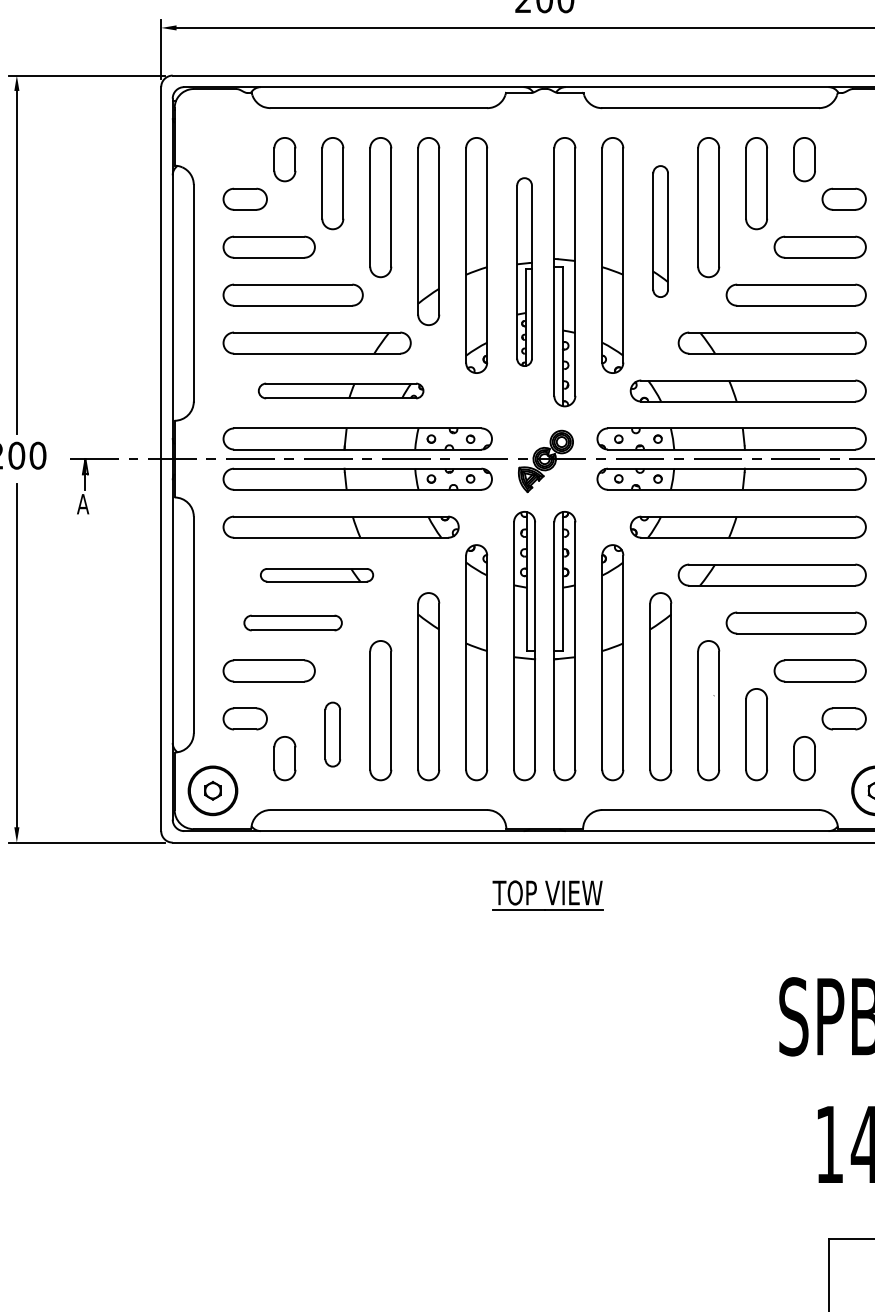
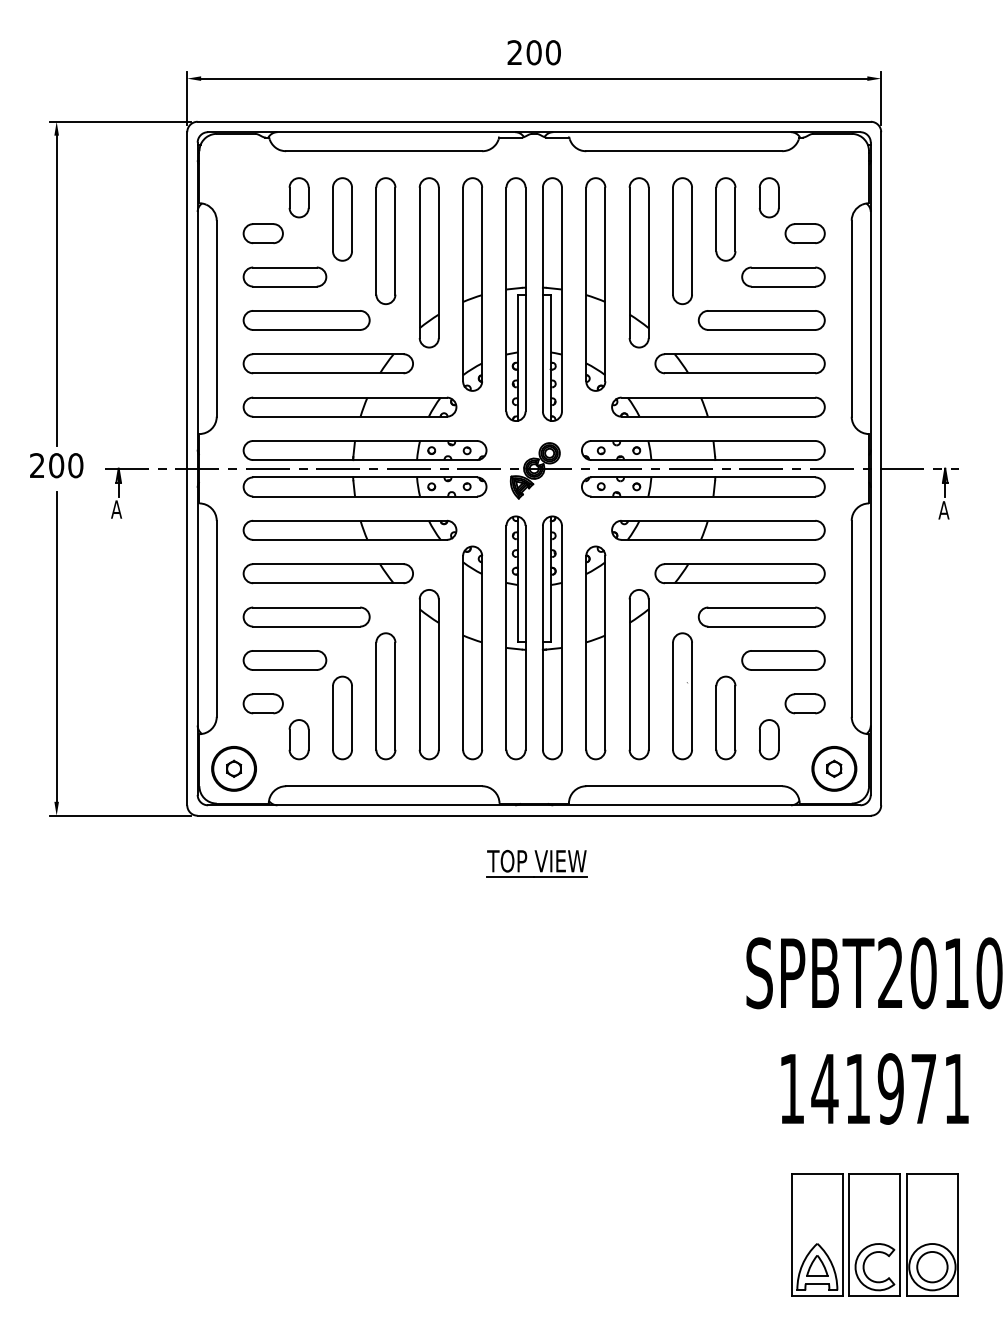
part: (659, 231) -> (638, 262), size x1.43
part: (524, 272) -> (515, 299), size x1.43
part: (340, 390) -> (349, 406), size x1.43
part: (316, 574) -> (327, 573), size x1.67
part: (293, 622) -> (306, 616), size x1.43
part: (332, 734) -> (342, 717), size x1.43

